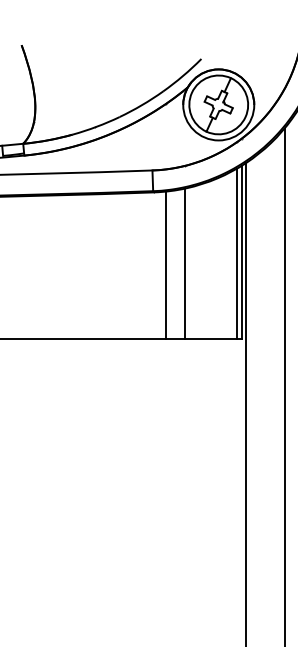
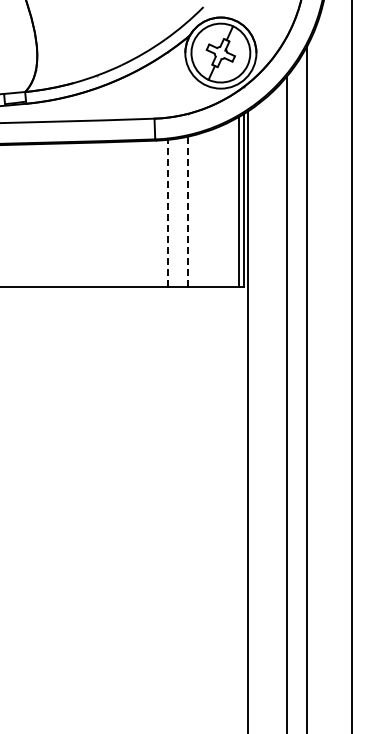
line: (185, 264) -> (187, 212), solid -> dashed
line: (166, 265) -> (168, 213), solid -> dashed

